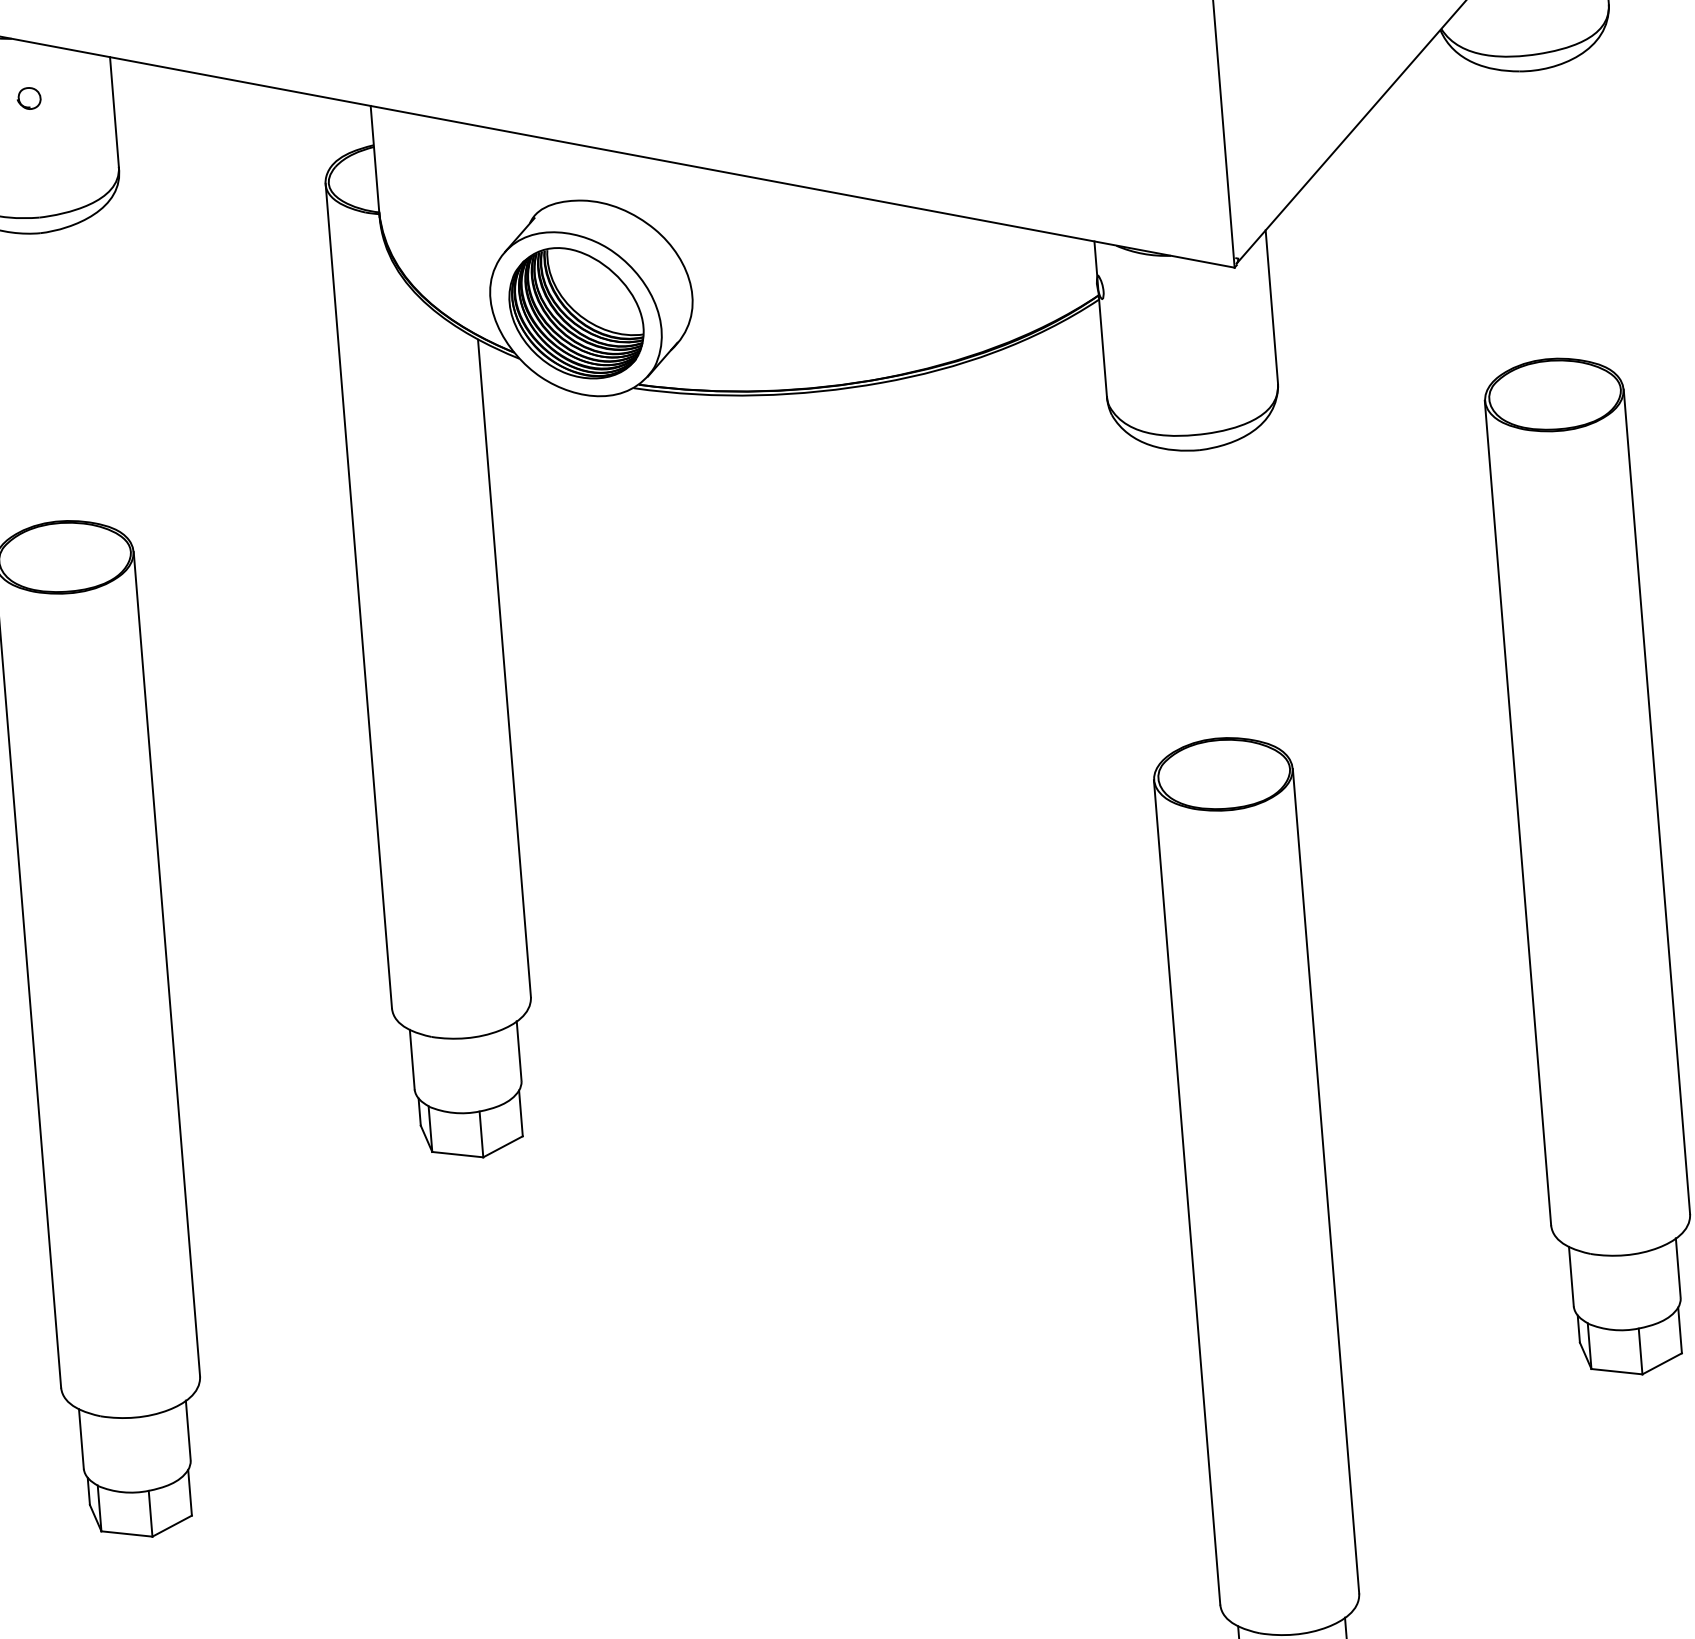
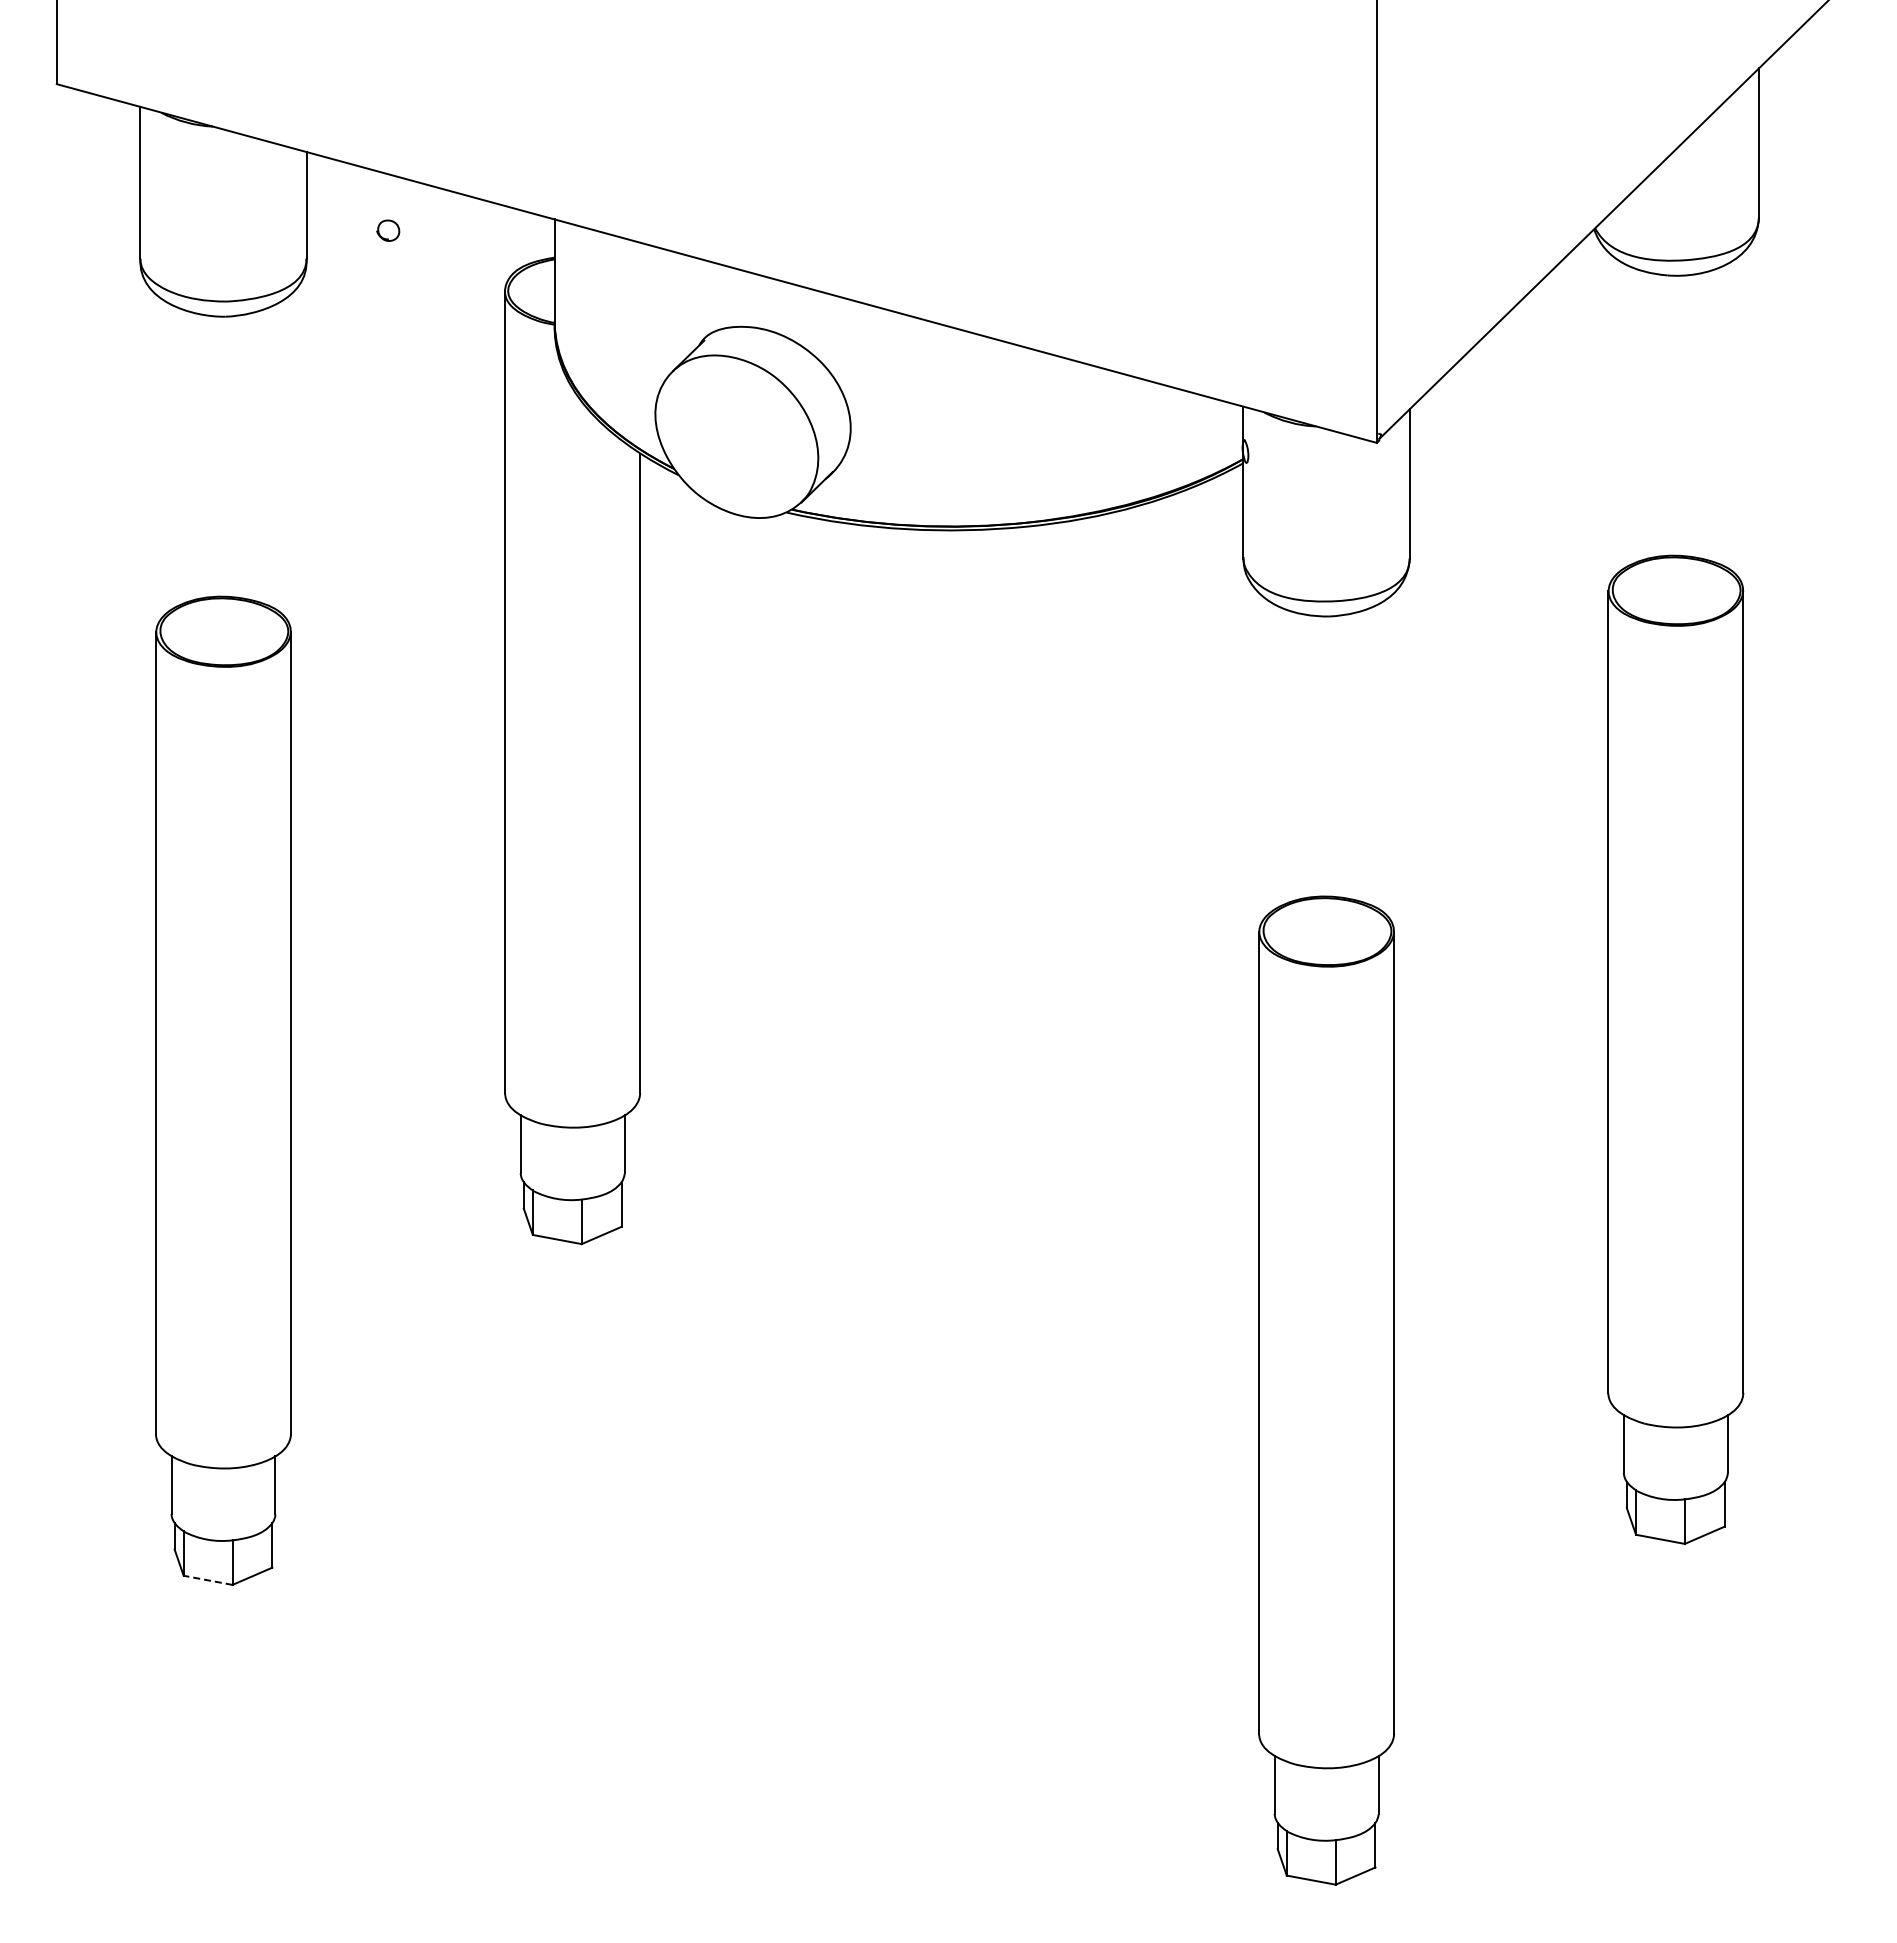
part: (29, 98) -> (388, 230), moved
part: (575, 313) -> (736, 435), removed
line: (127, 1534) -> (208, 1580), solid -> dashed

